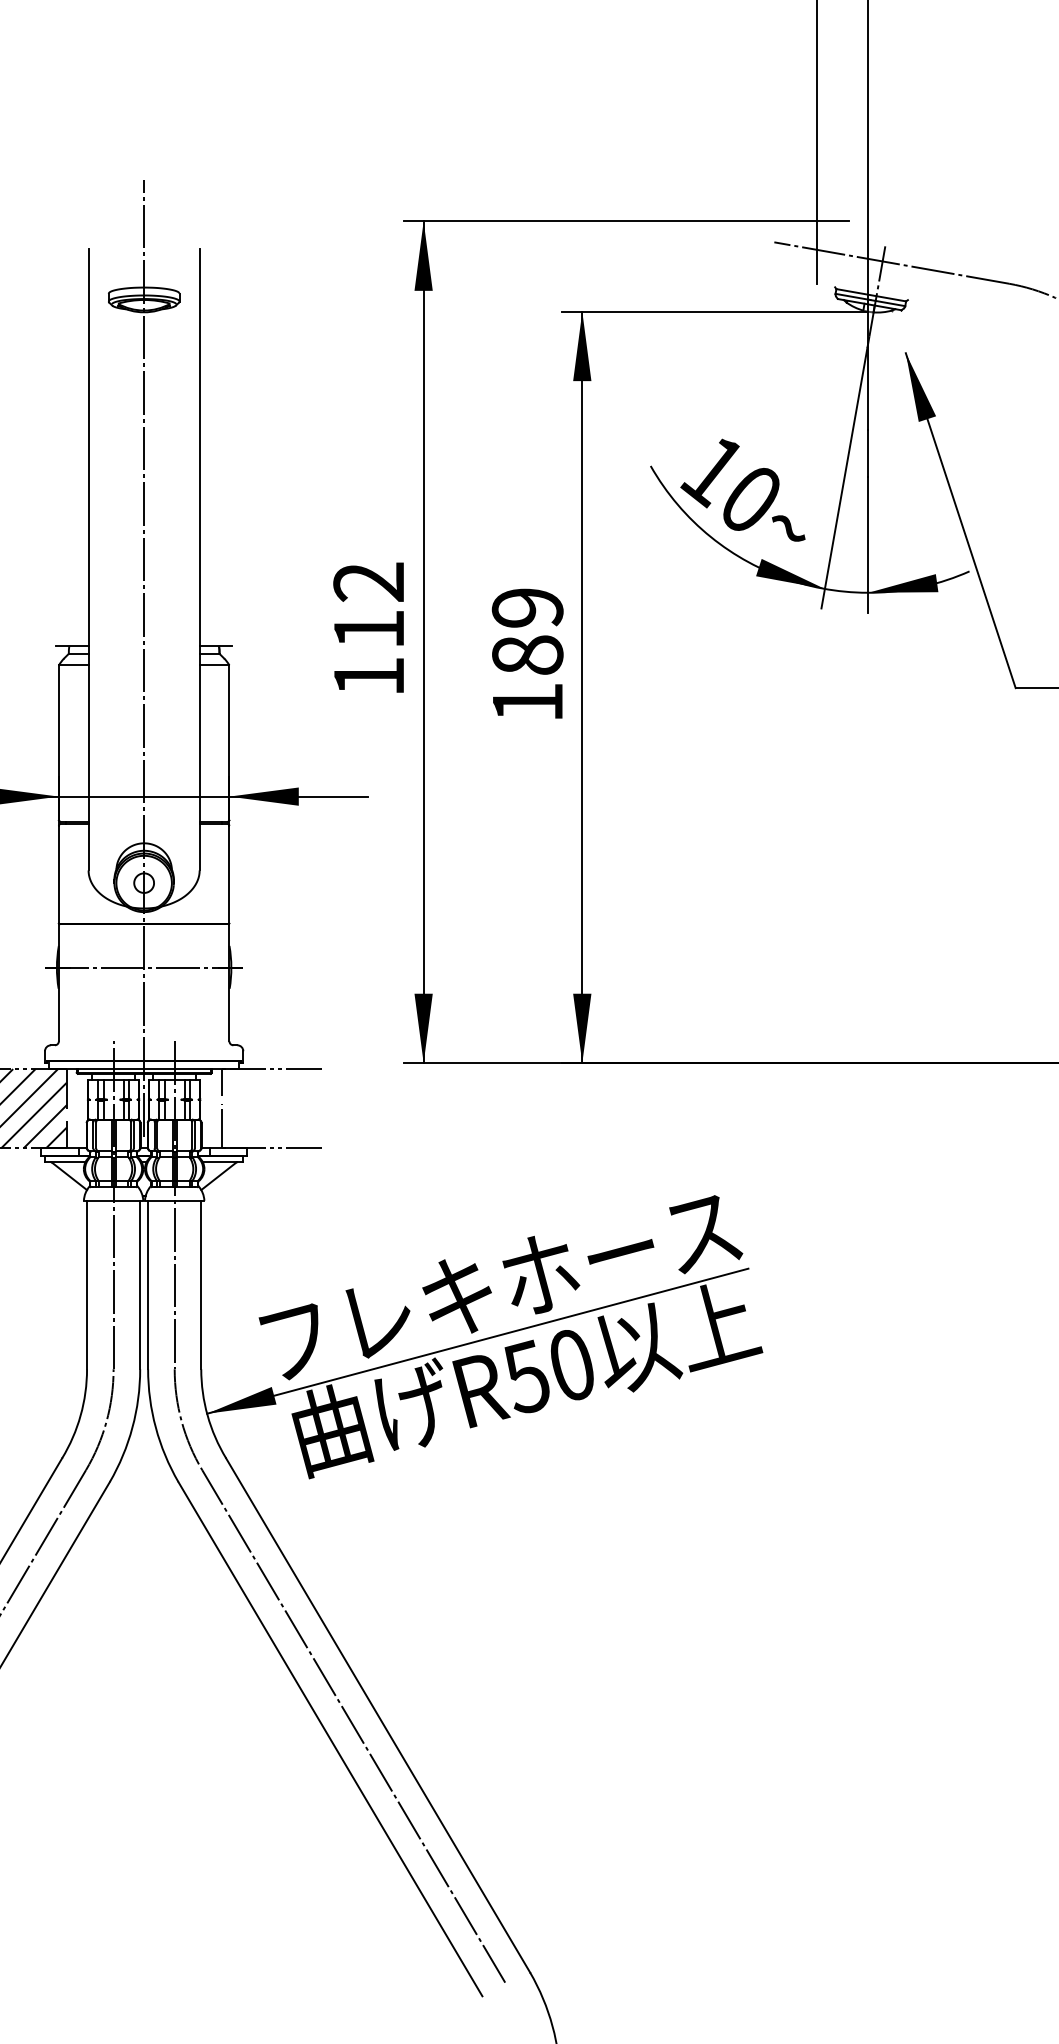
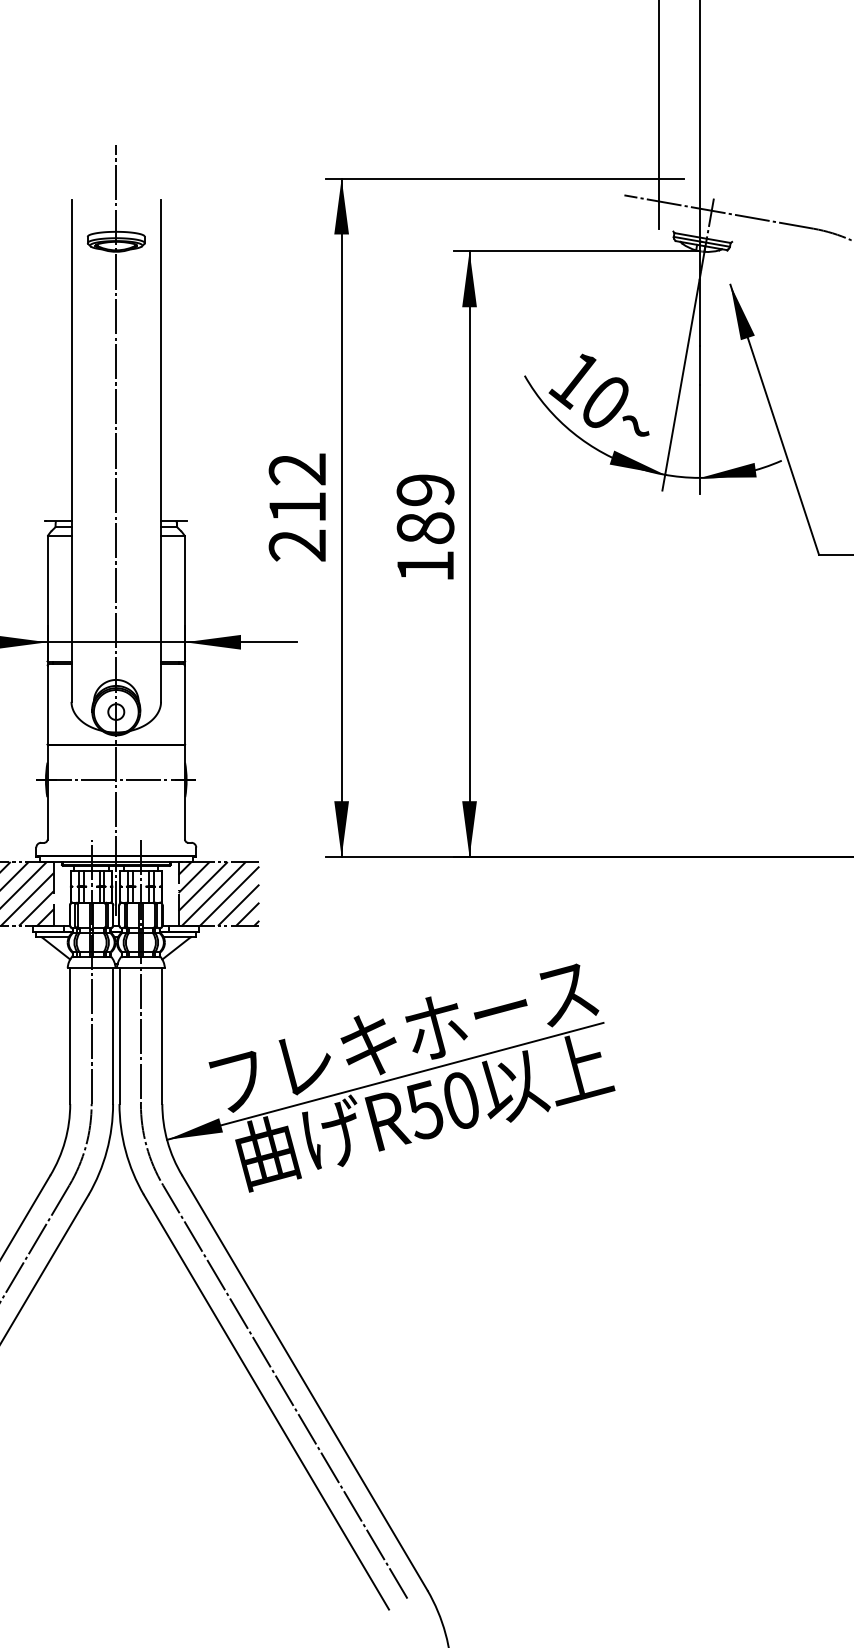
text: (368, 676) -> (297, 545), 112 -> 212
hatch: (271, 1108) -> (218, 893), added

